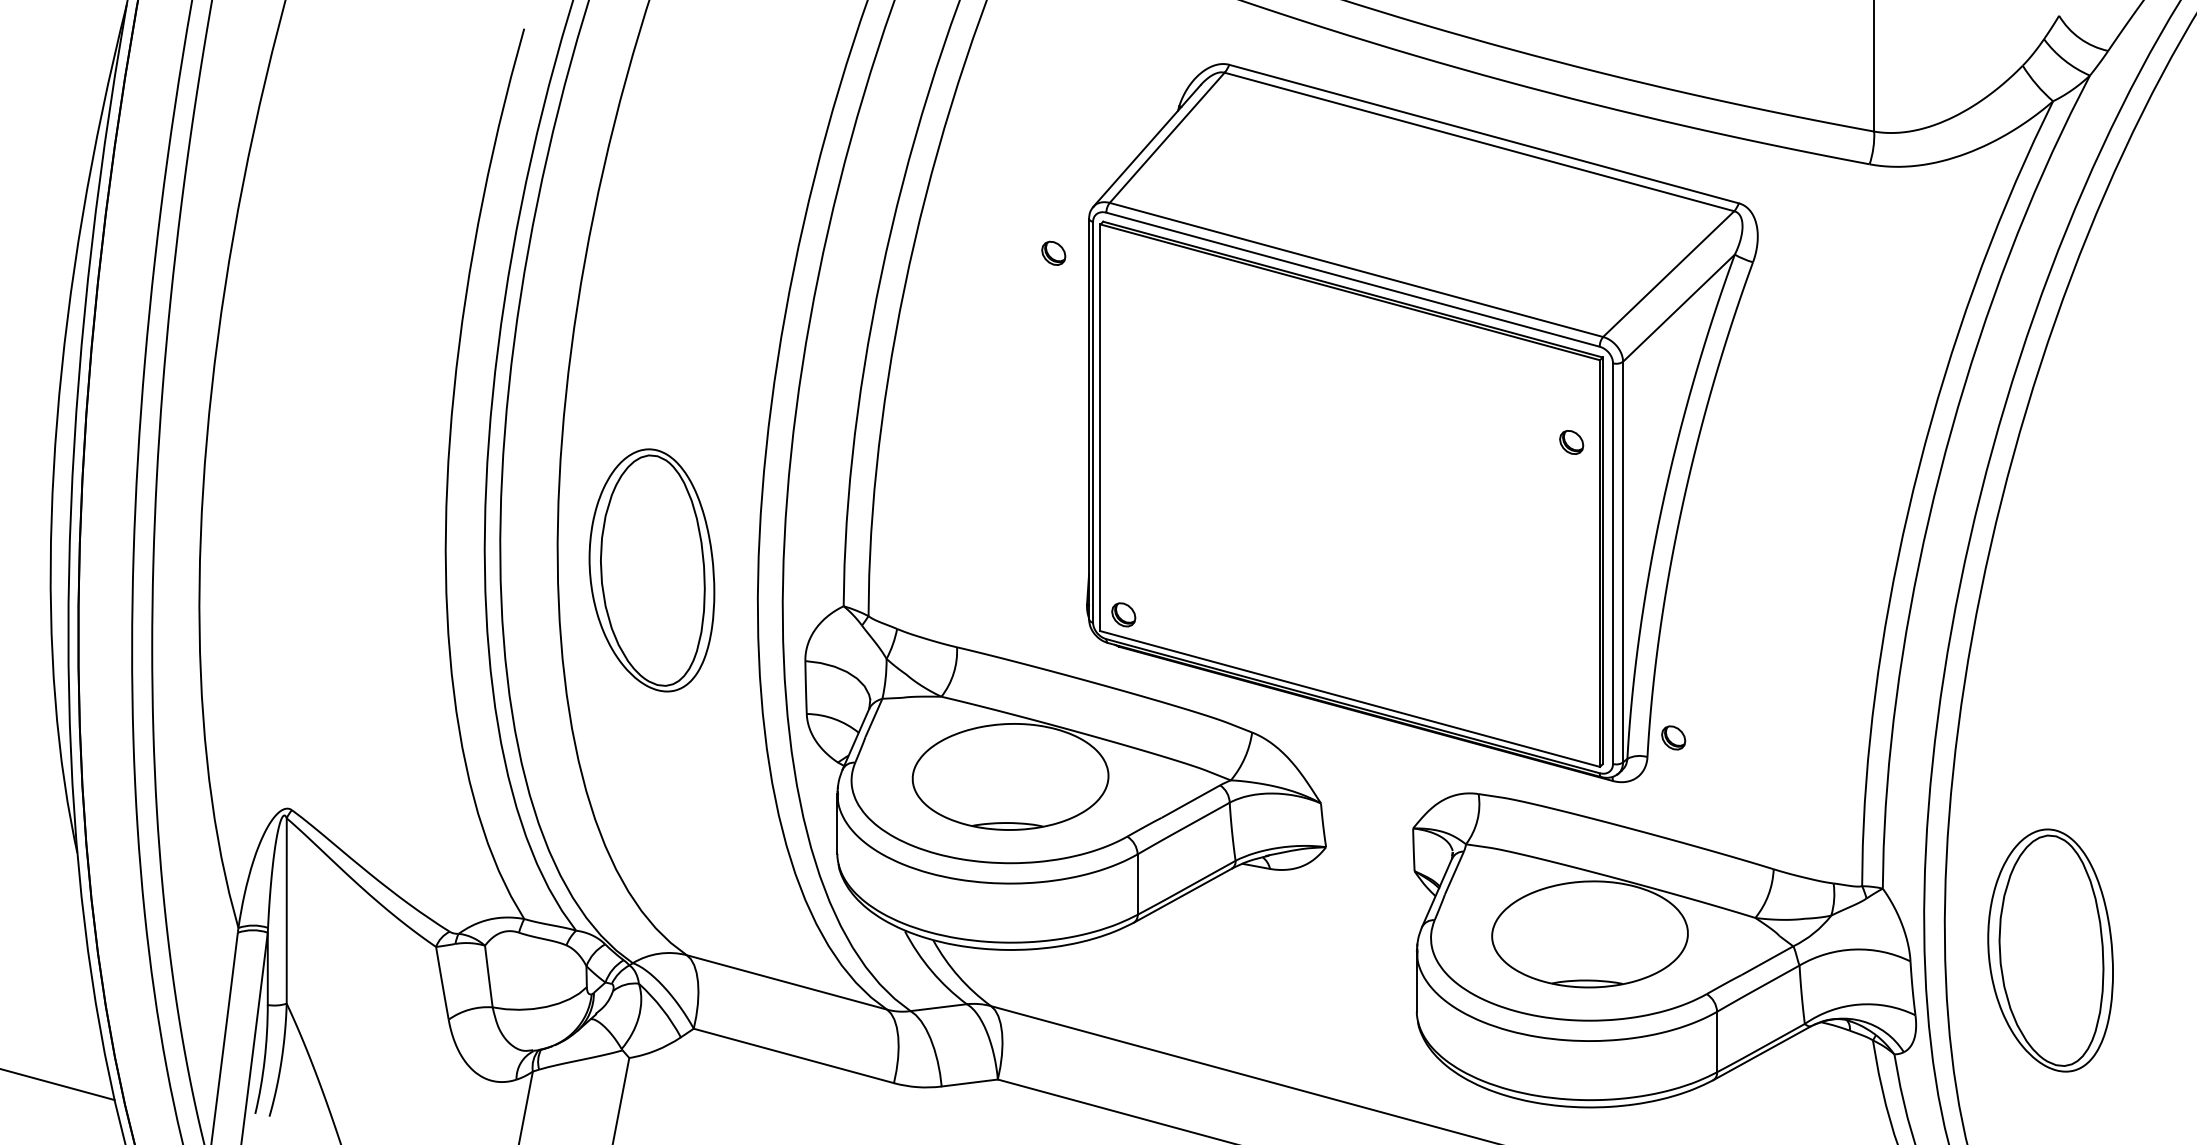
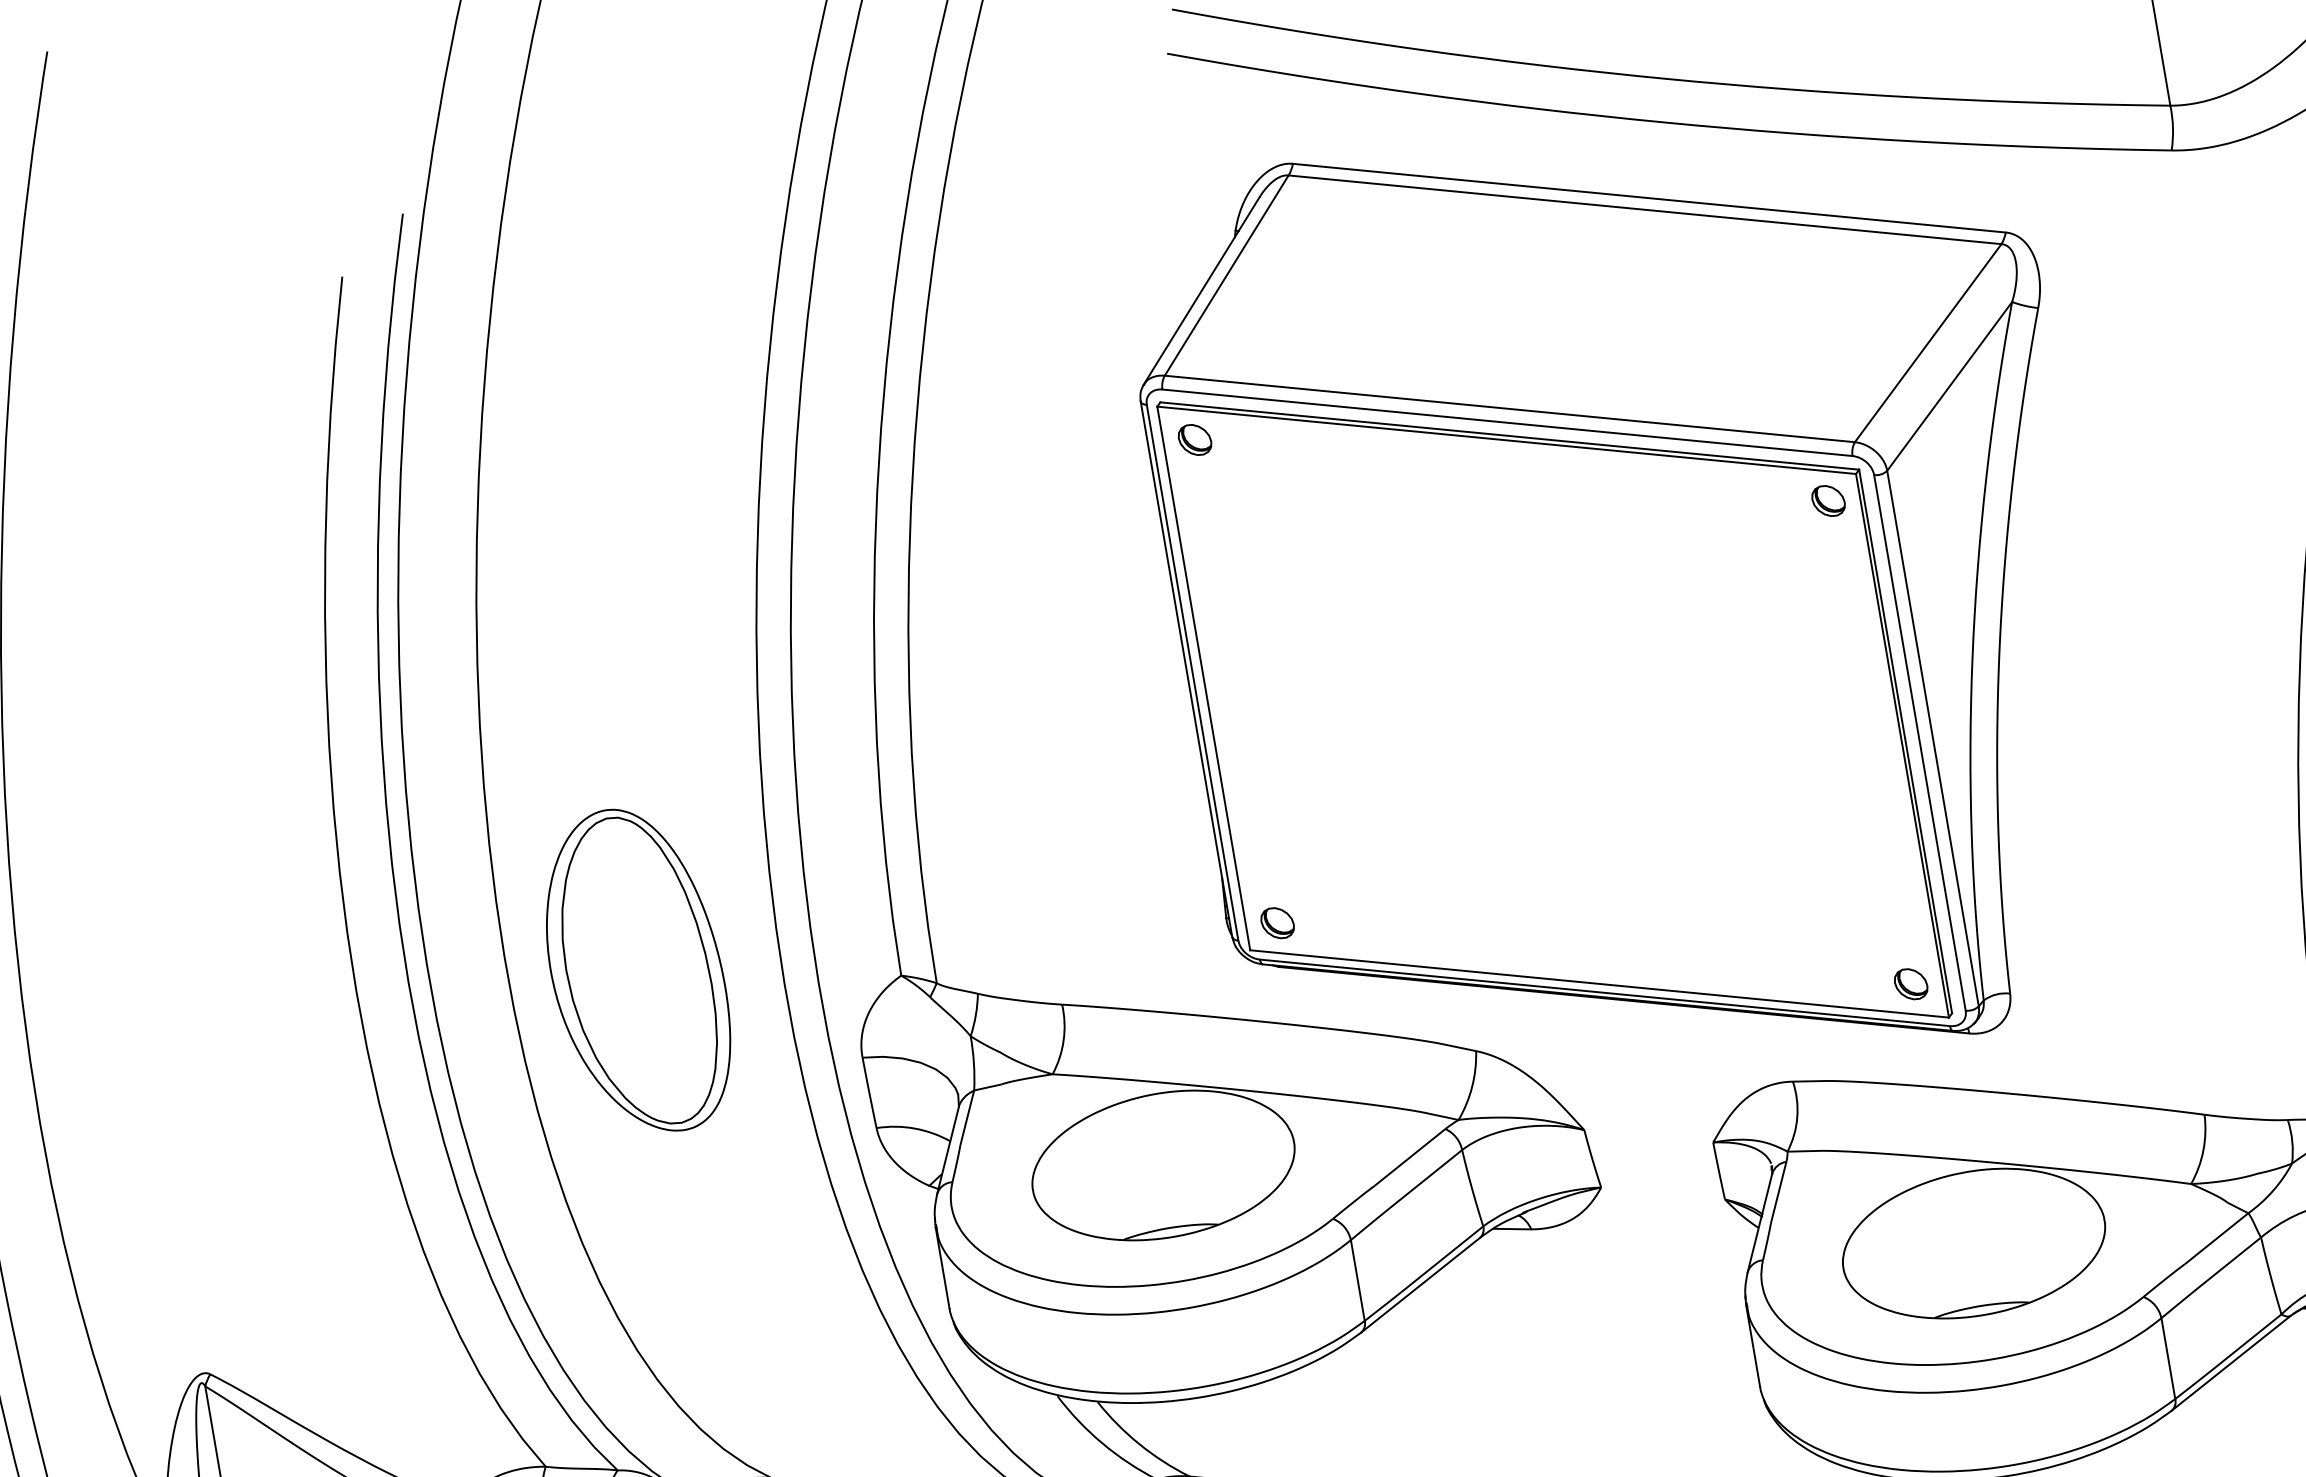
part: (1053, 252) -> (1194, 438), moved
part: (1571, 442) -> (1828, 501), moved
part: (1673, 737) -> (1910, 983), moved

